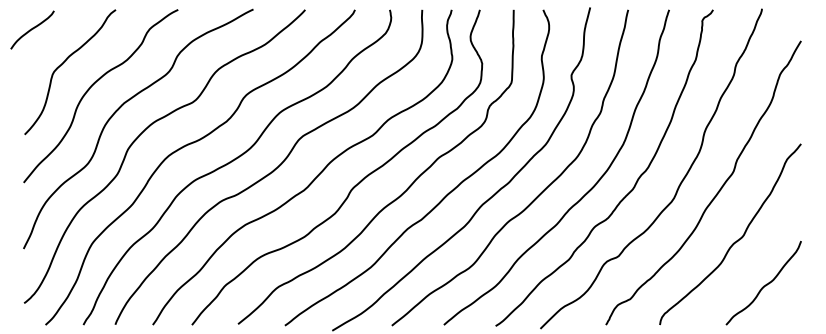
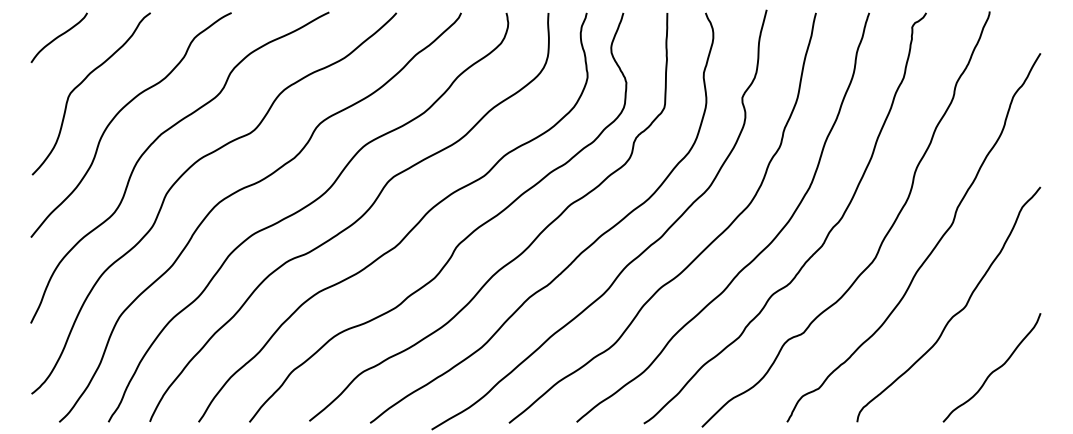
curve: (32, 29) -> (59, 37), moved

